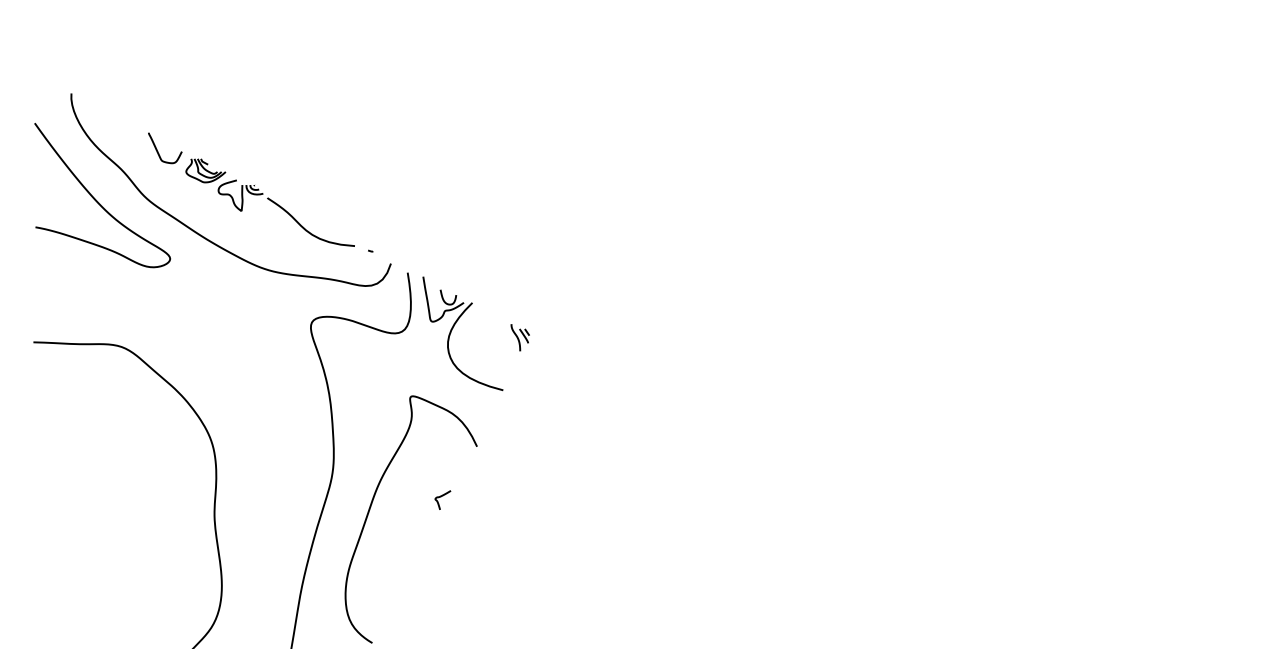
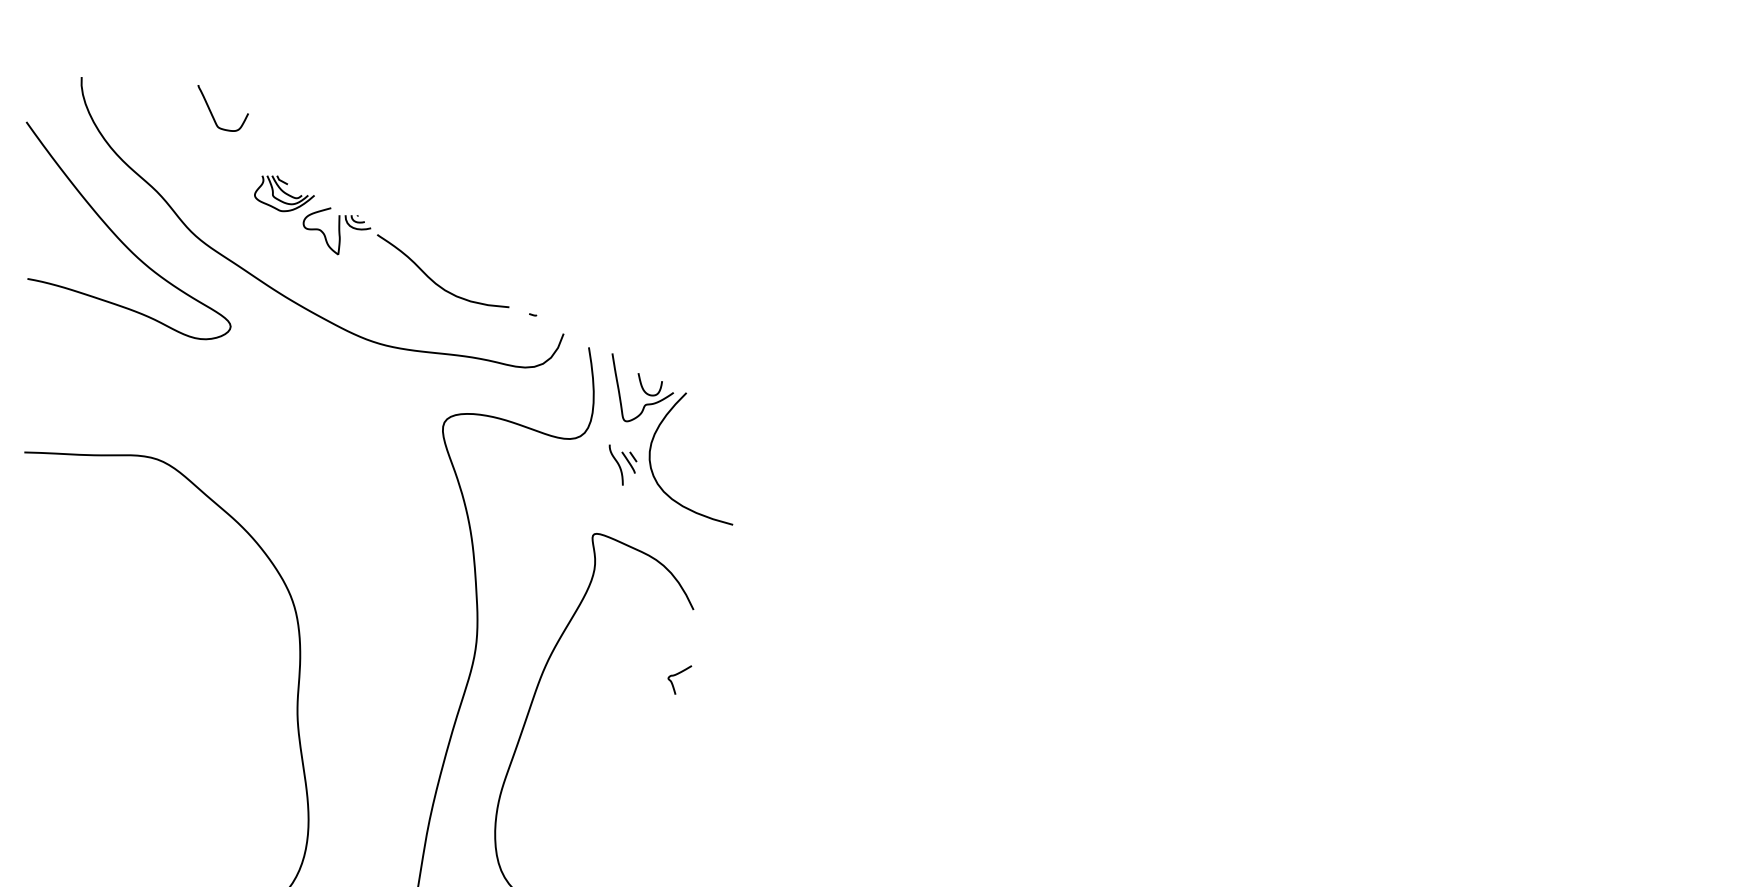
curve: (158, 151) -> (212, 113), moved
part: (519, 337) -> (621, 464), moved
curve: (441, 497) -> (677, 675), moved

